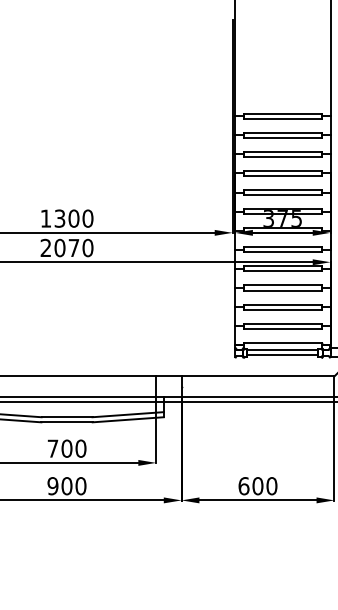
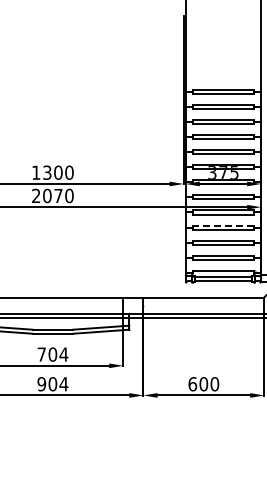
line: (282, 285) -> (223, 225), solid -> dashed
text: (80, 448) -> (63, 354), 700 -> 704
text: (80, 486) -> (63, 384), 900 -> 904

